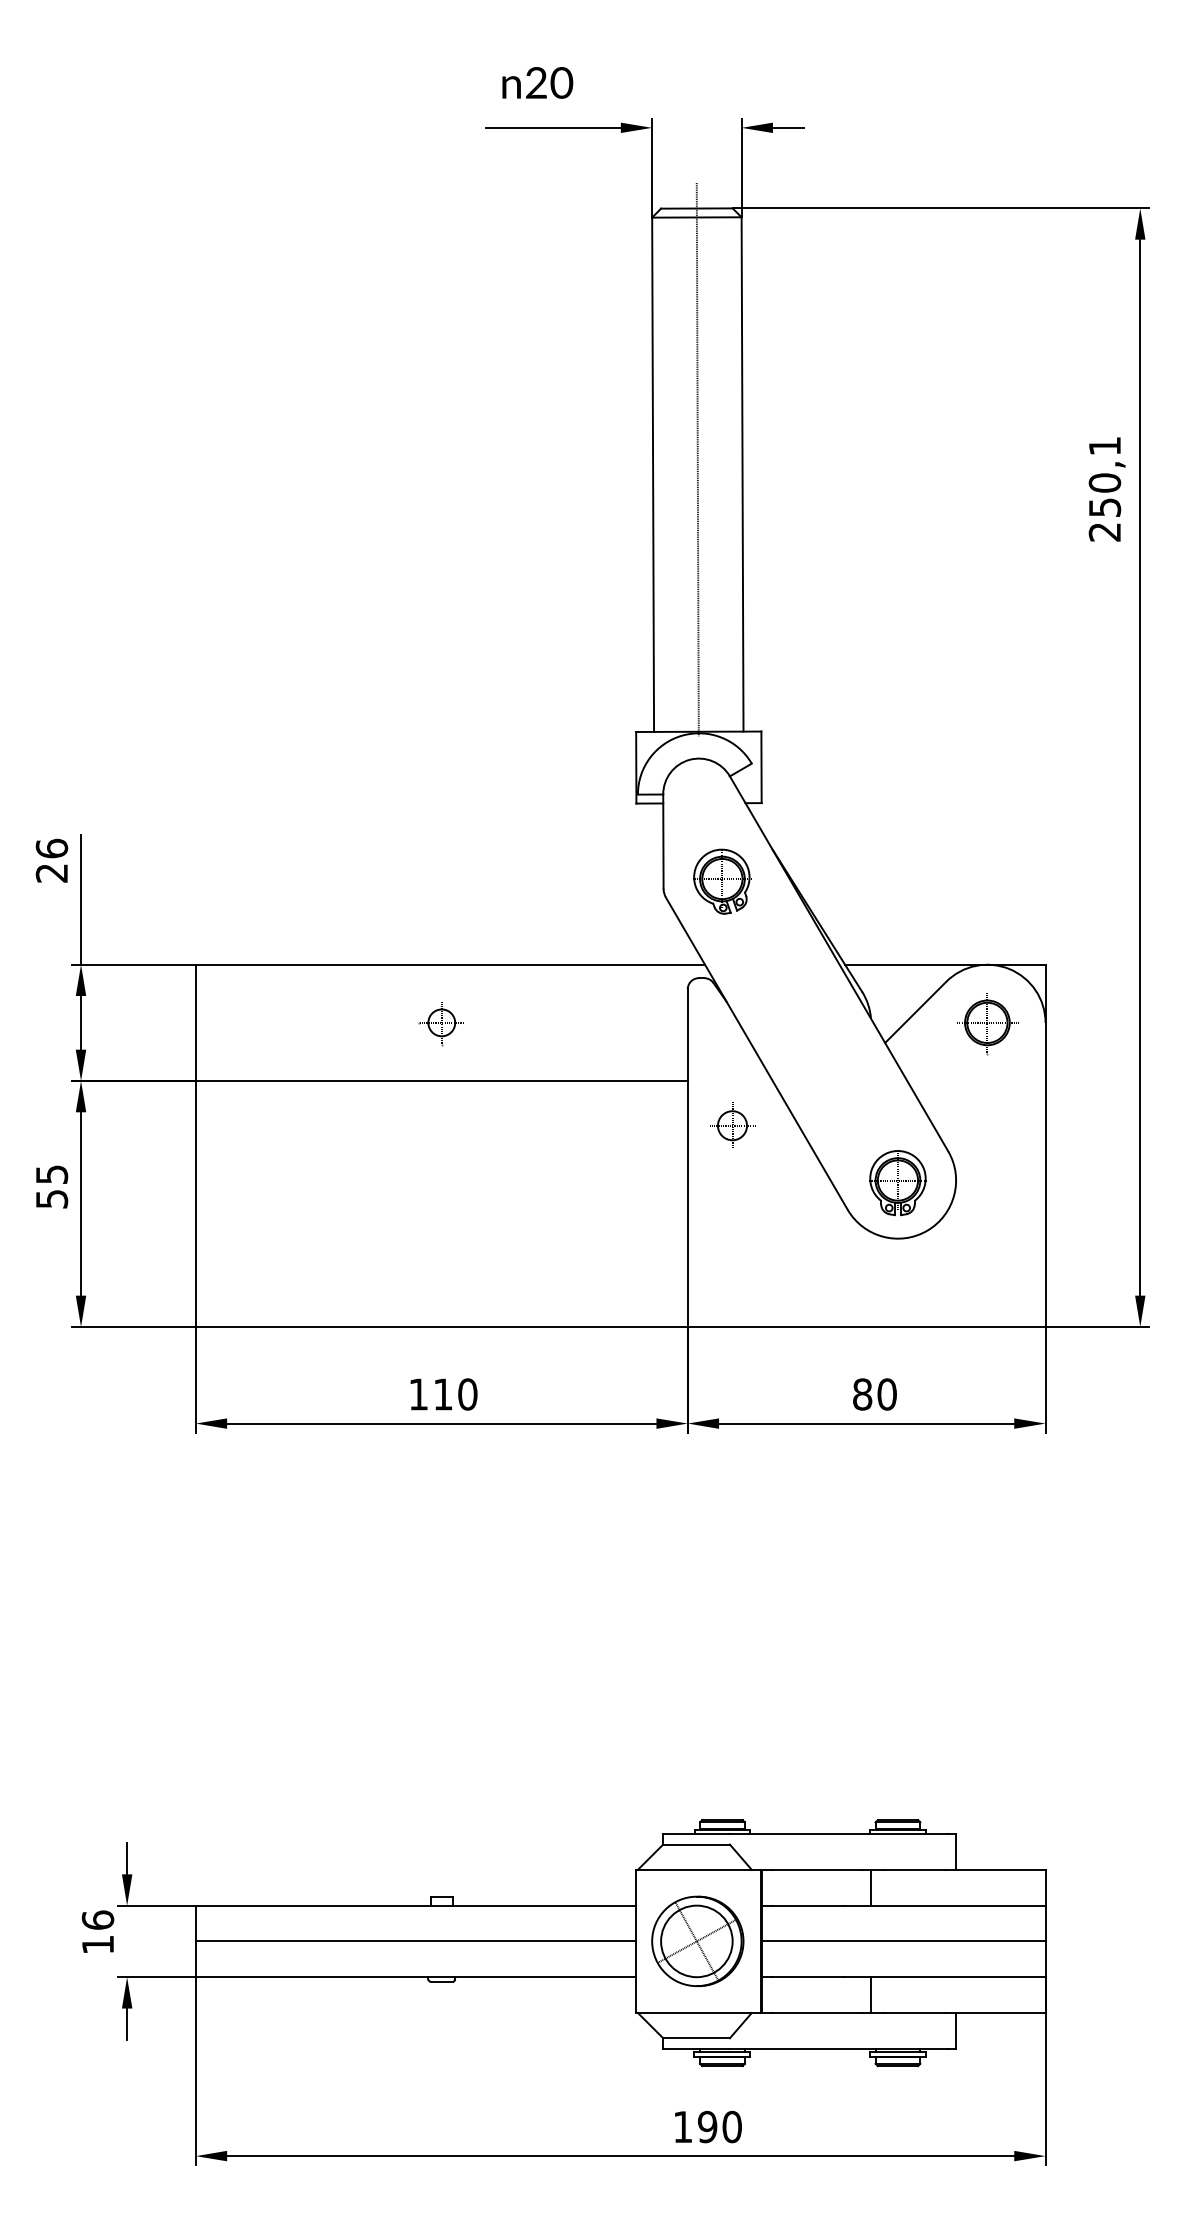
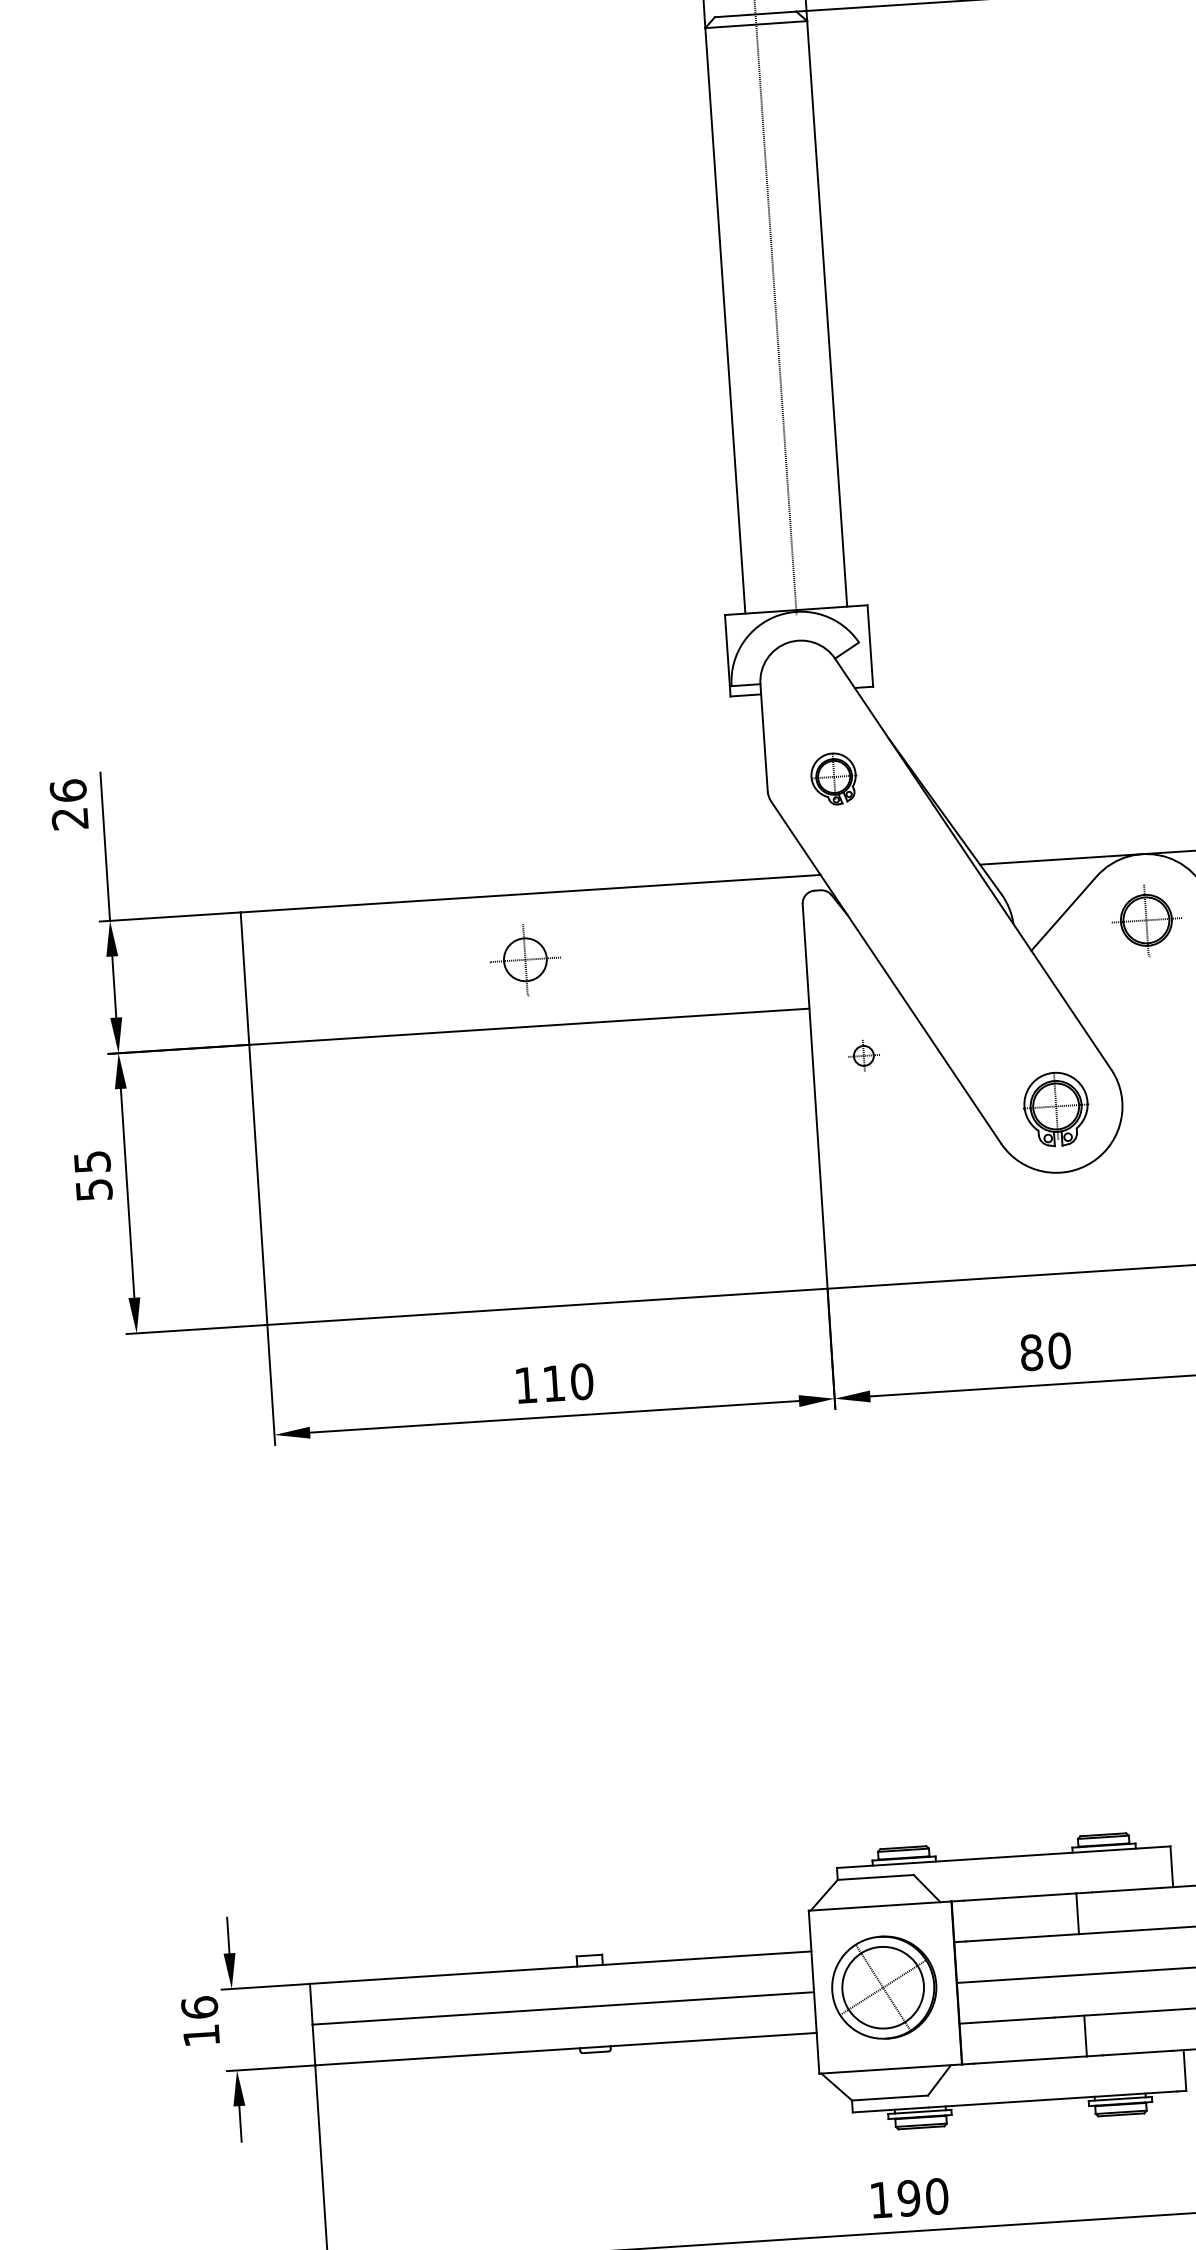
part: (722, 881) -> (834, 778), size x0.7
part: (440, 1024) -> (523, 962), size x1.4
part: (732, 1124) -> (863, 1054), size x0.6

